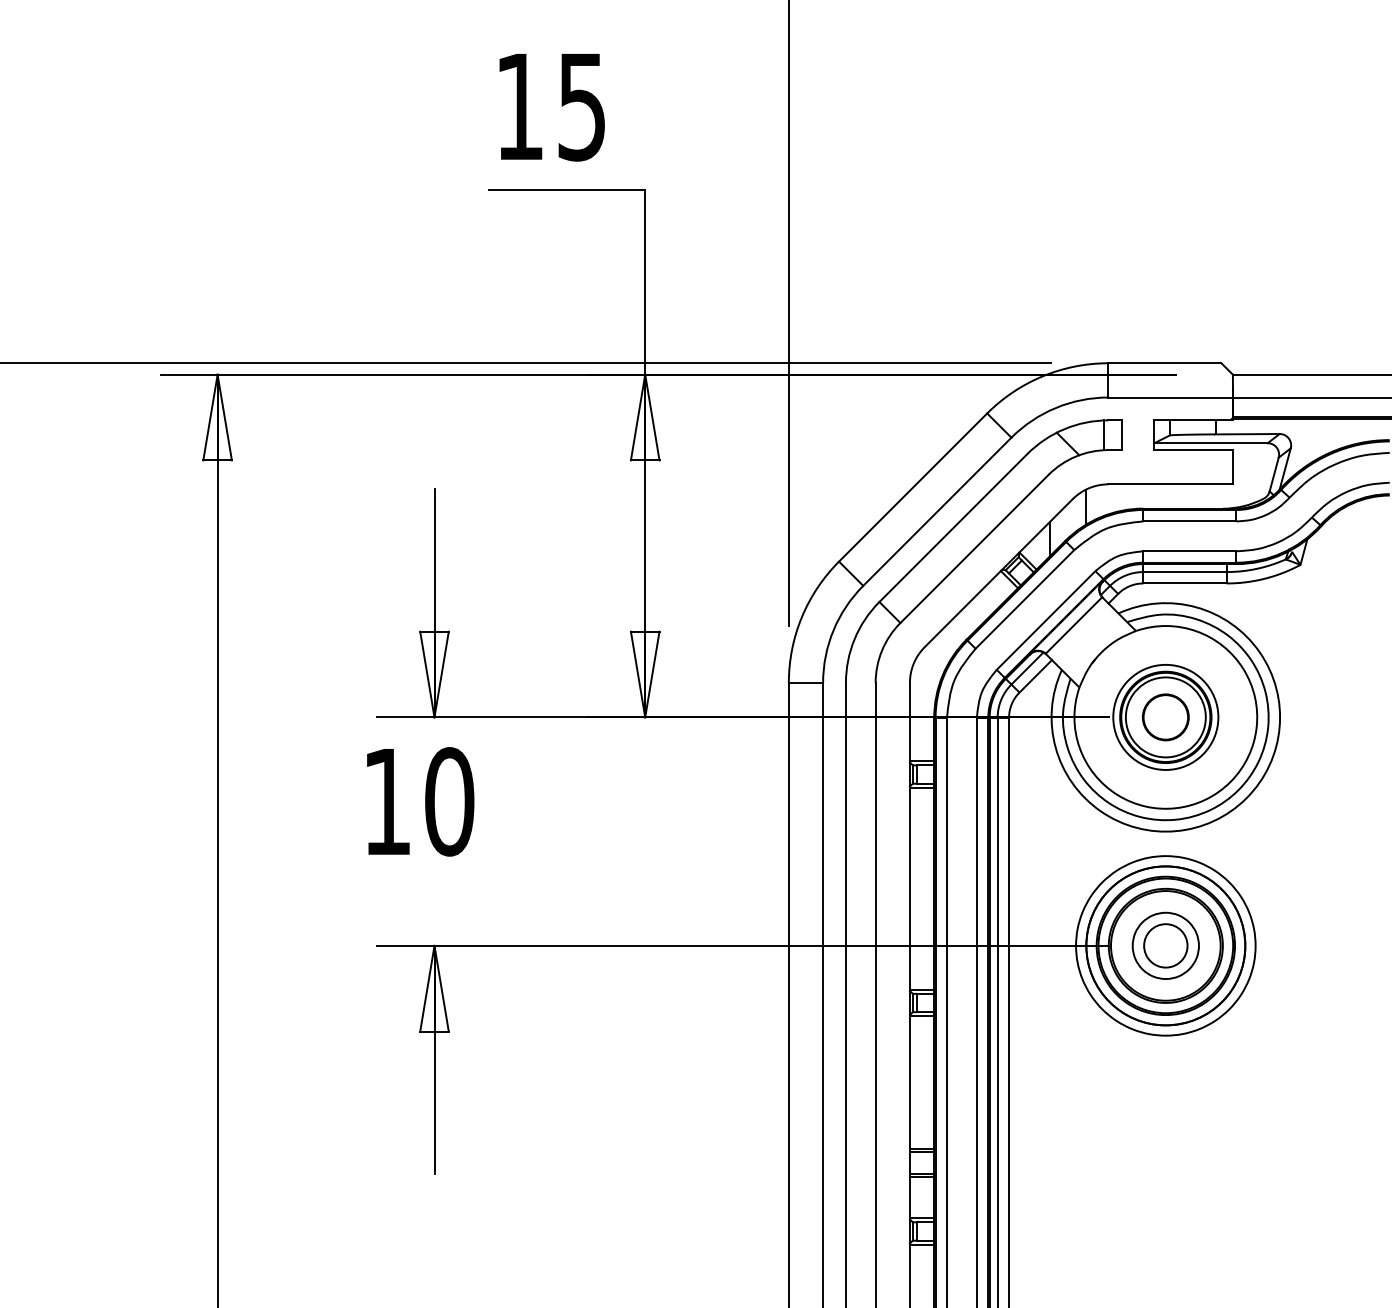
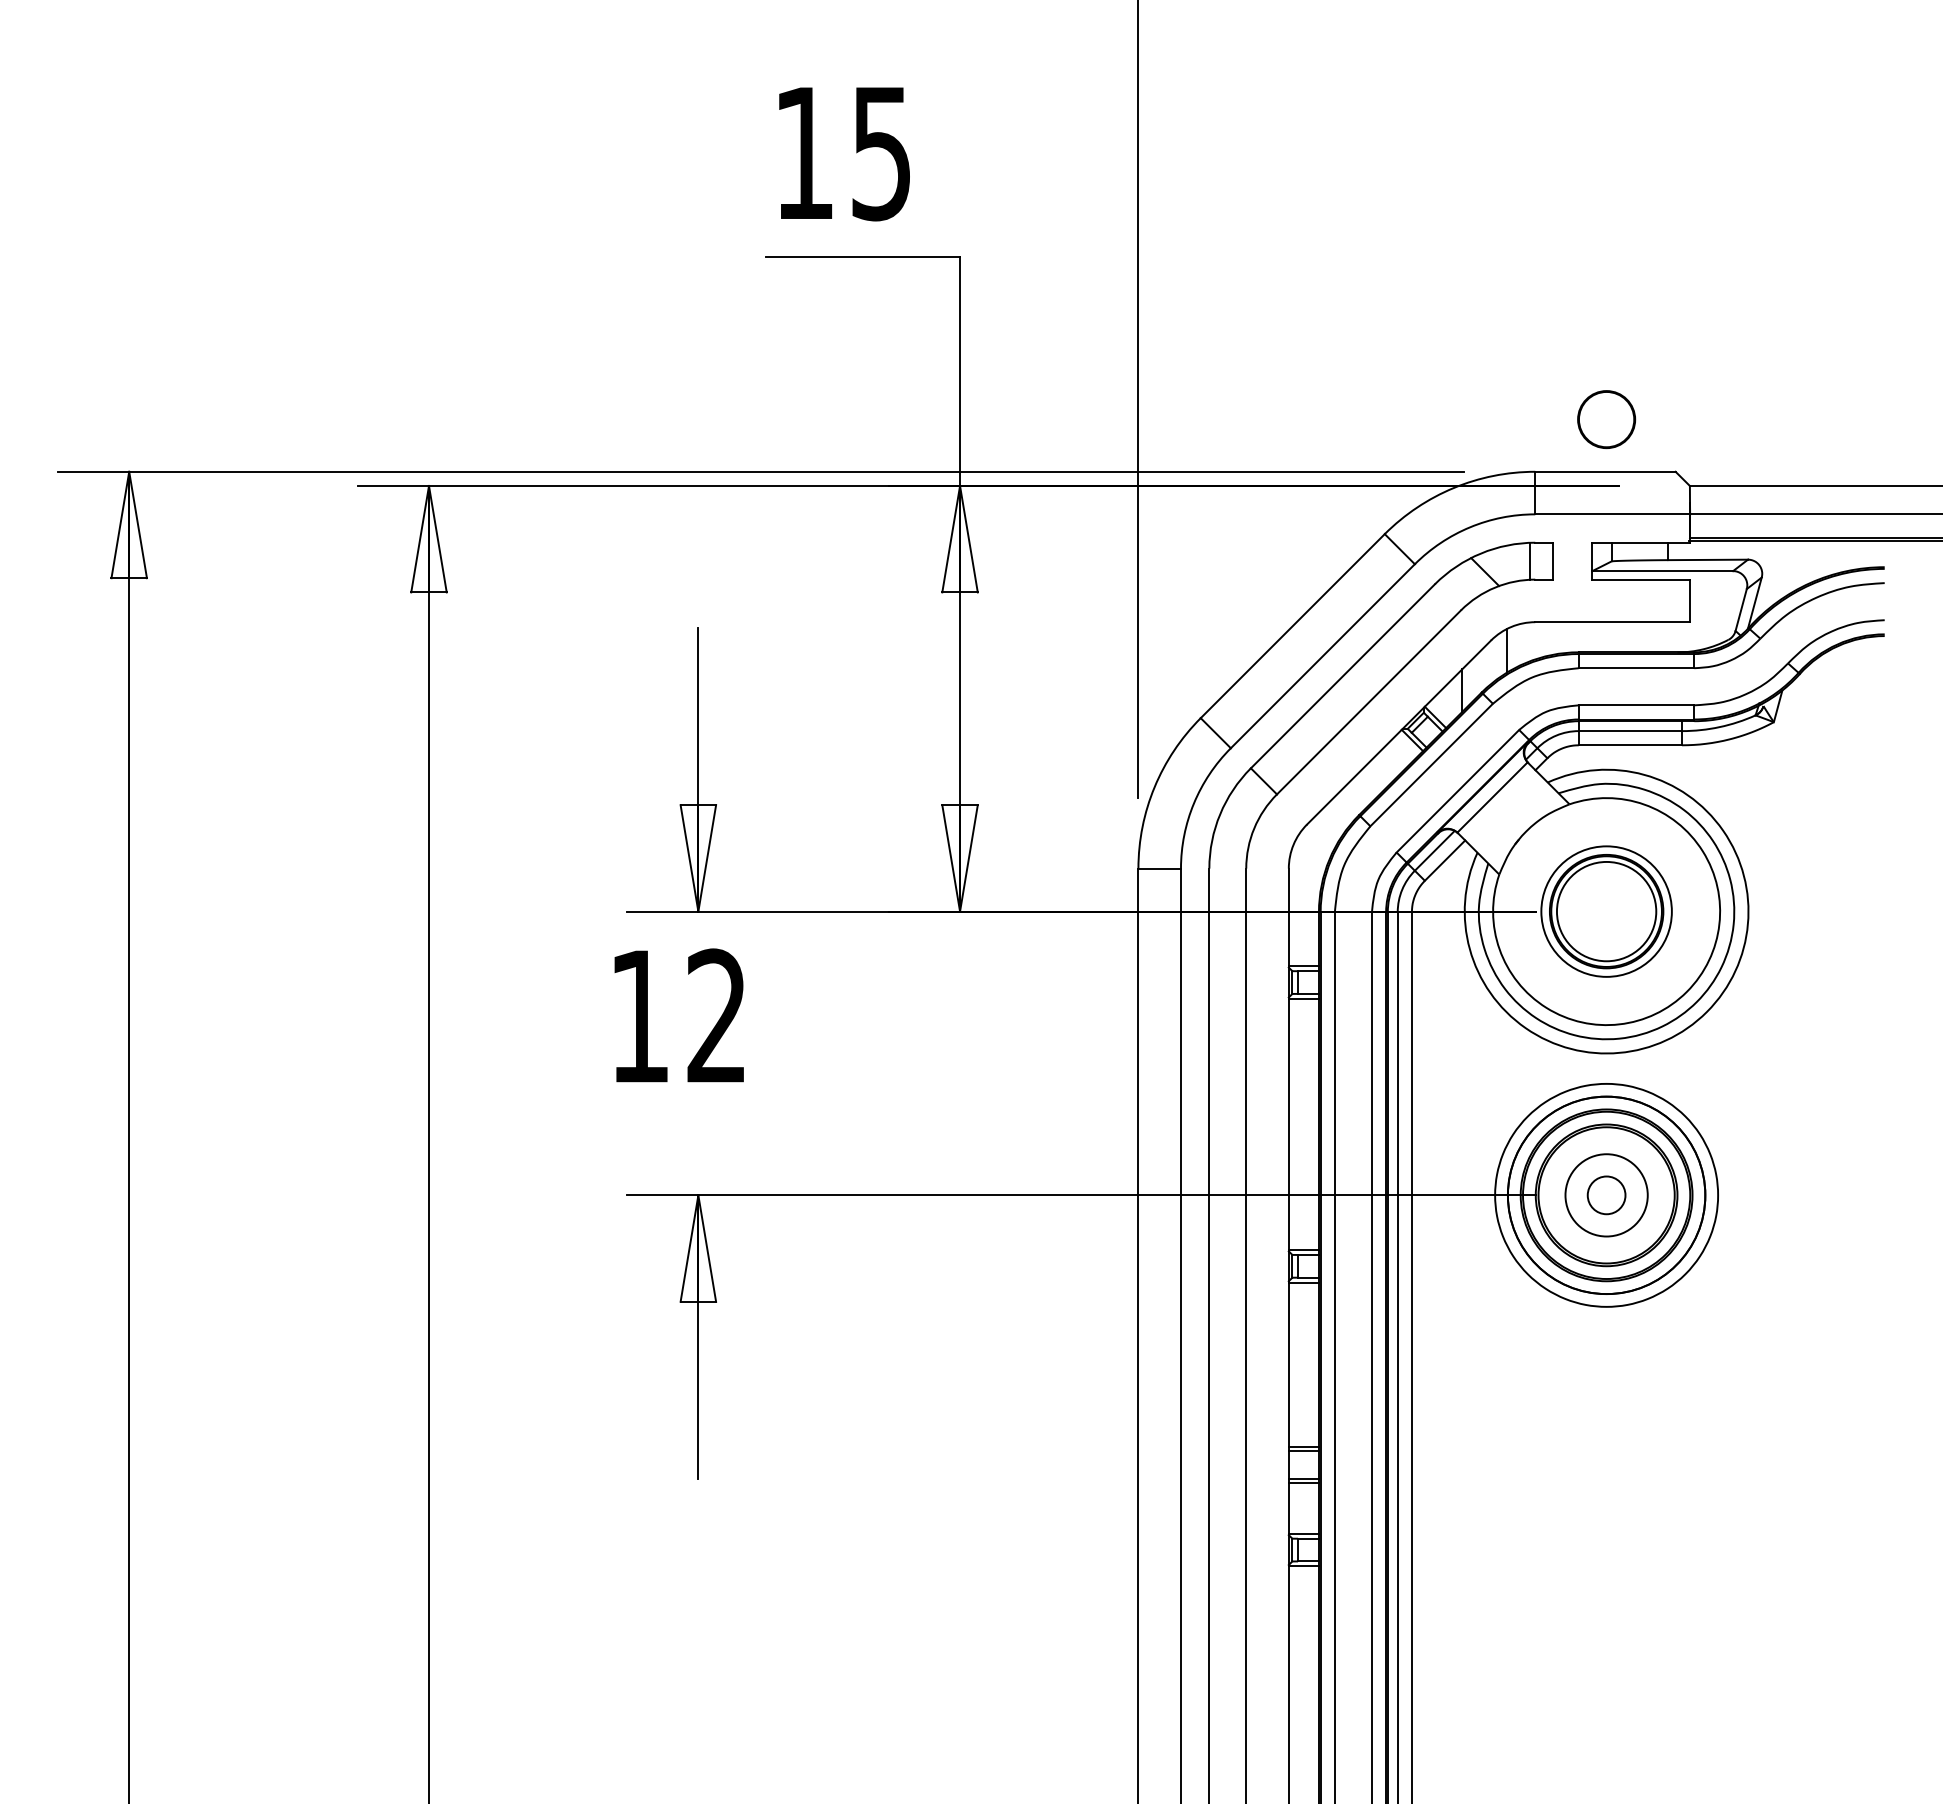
circle: (1165, 717) -> (1606, 419), moved
text: (449, 801) -> (716, 1016), 10 -> 12
circle: (1165, 945) -> (1606, 1195), size x0.7

